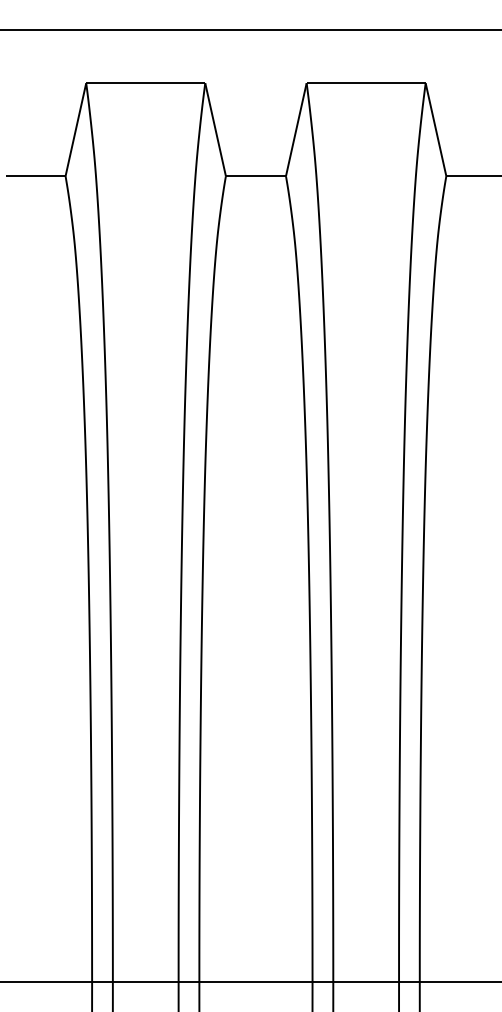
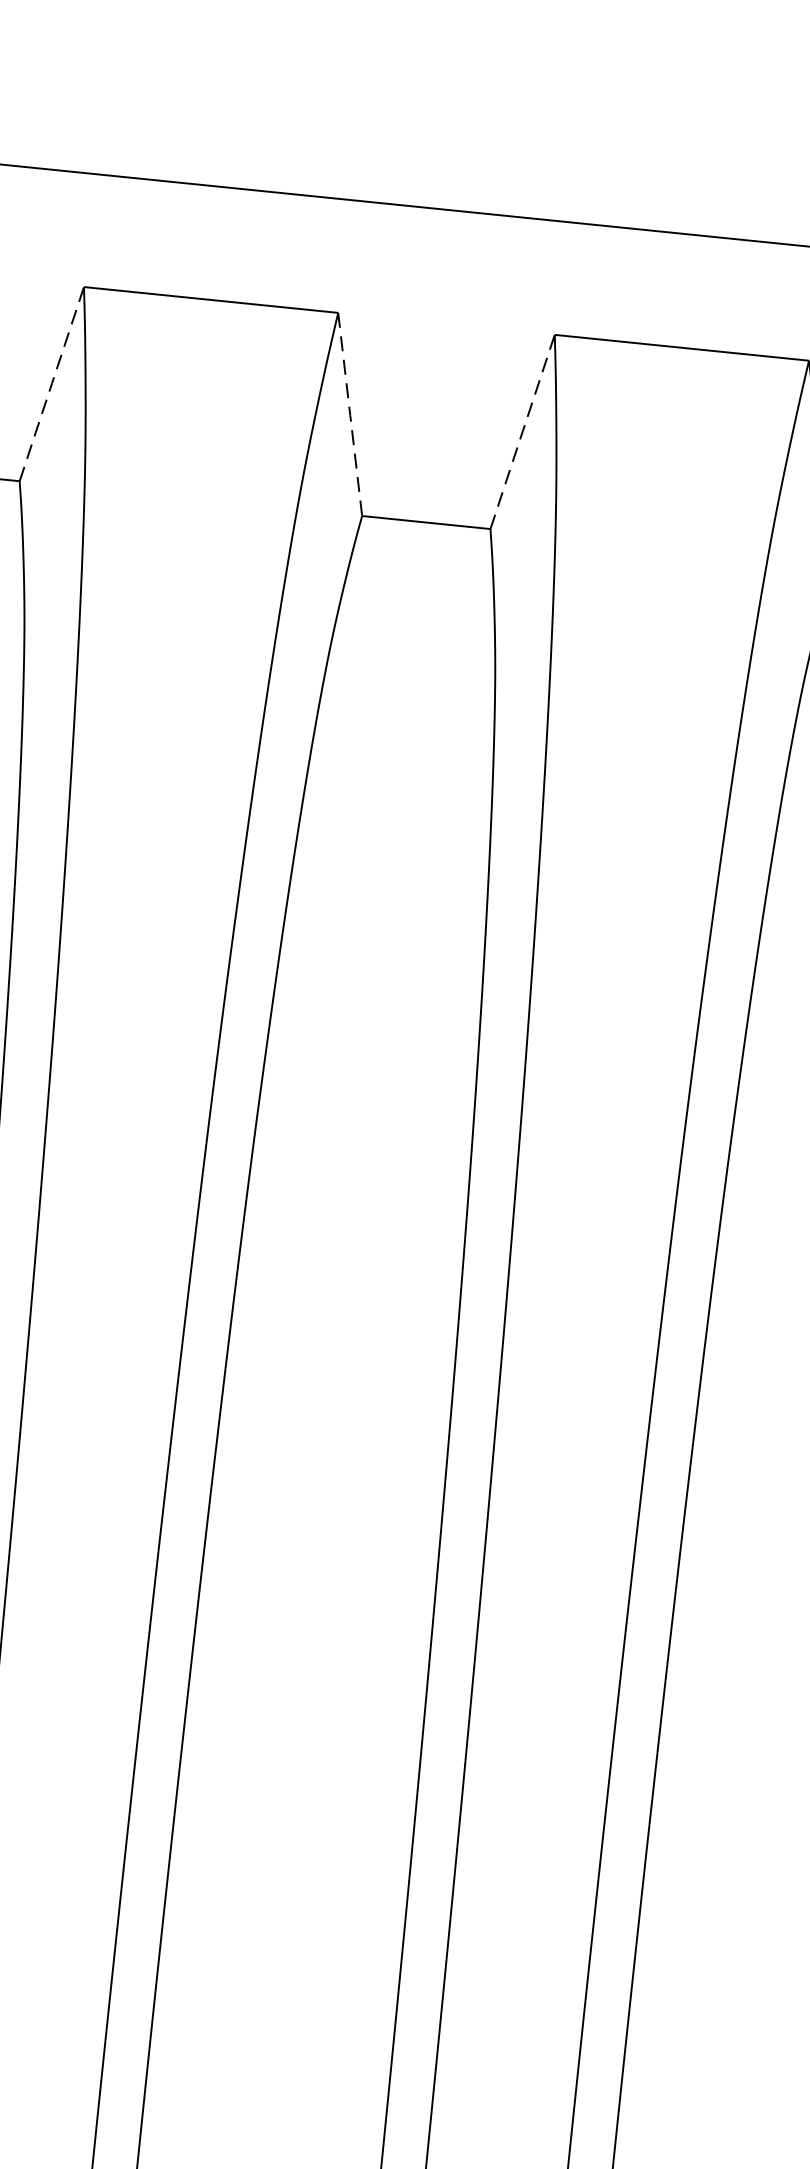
line: (215, 129) -> (350, 413), solid -> dashed
line: (75, 130) -> (50, 385), solid -> dashed
line: (296, 130) -> (522, 433), solid -> dashed

